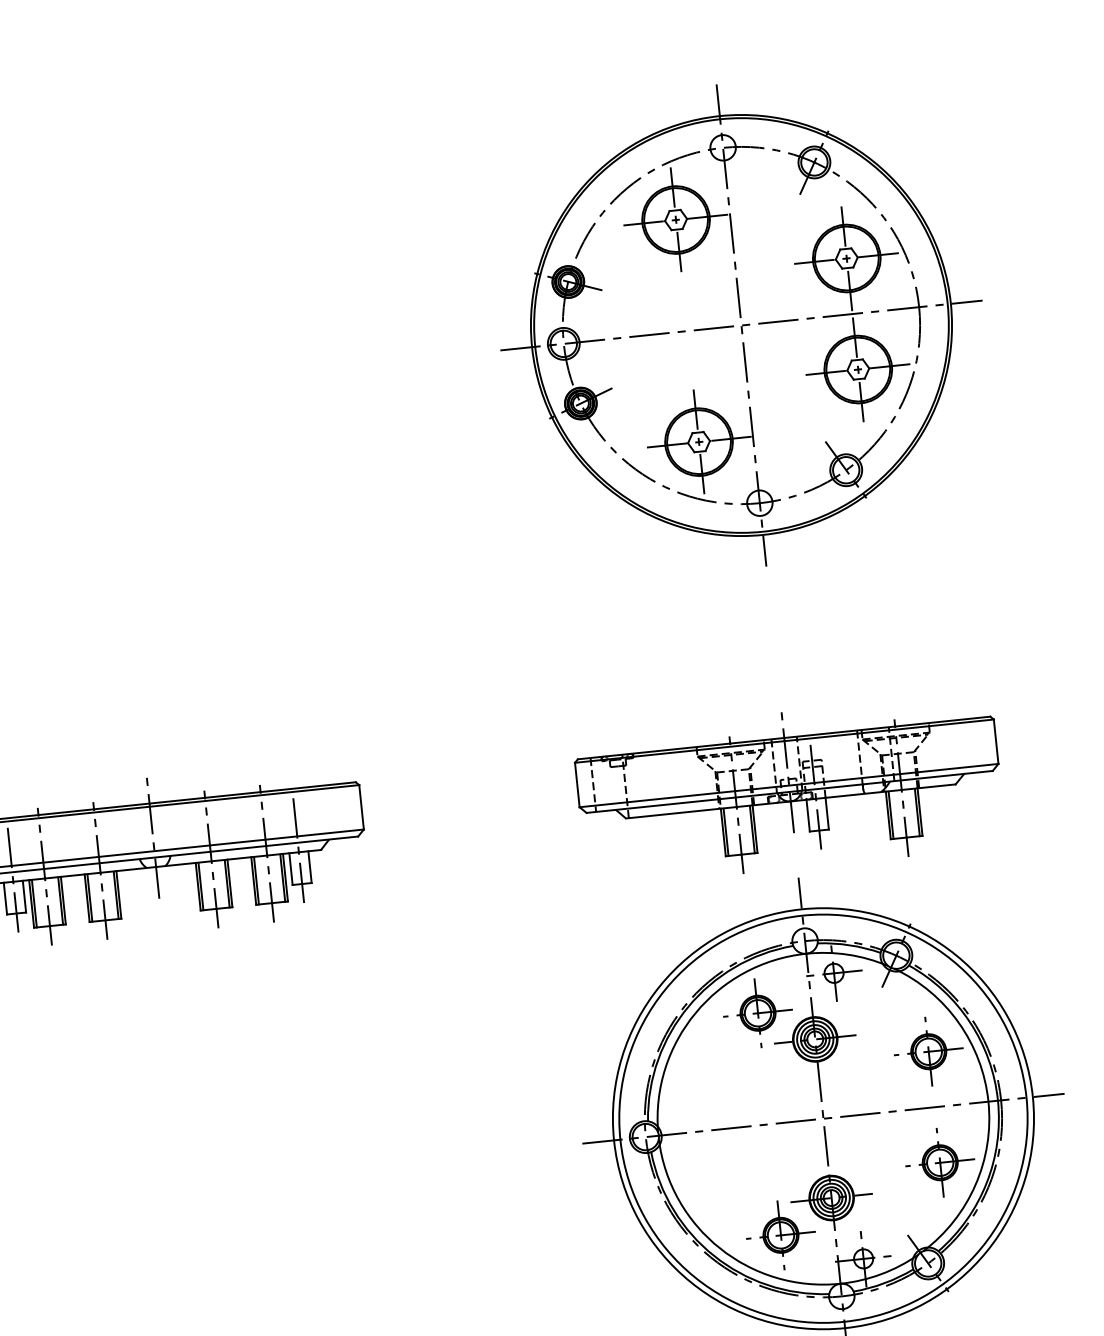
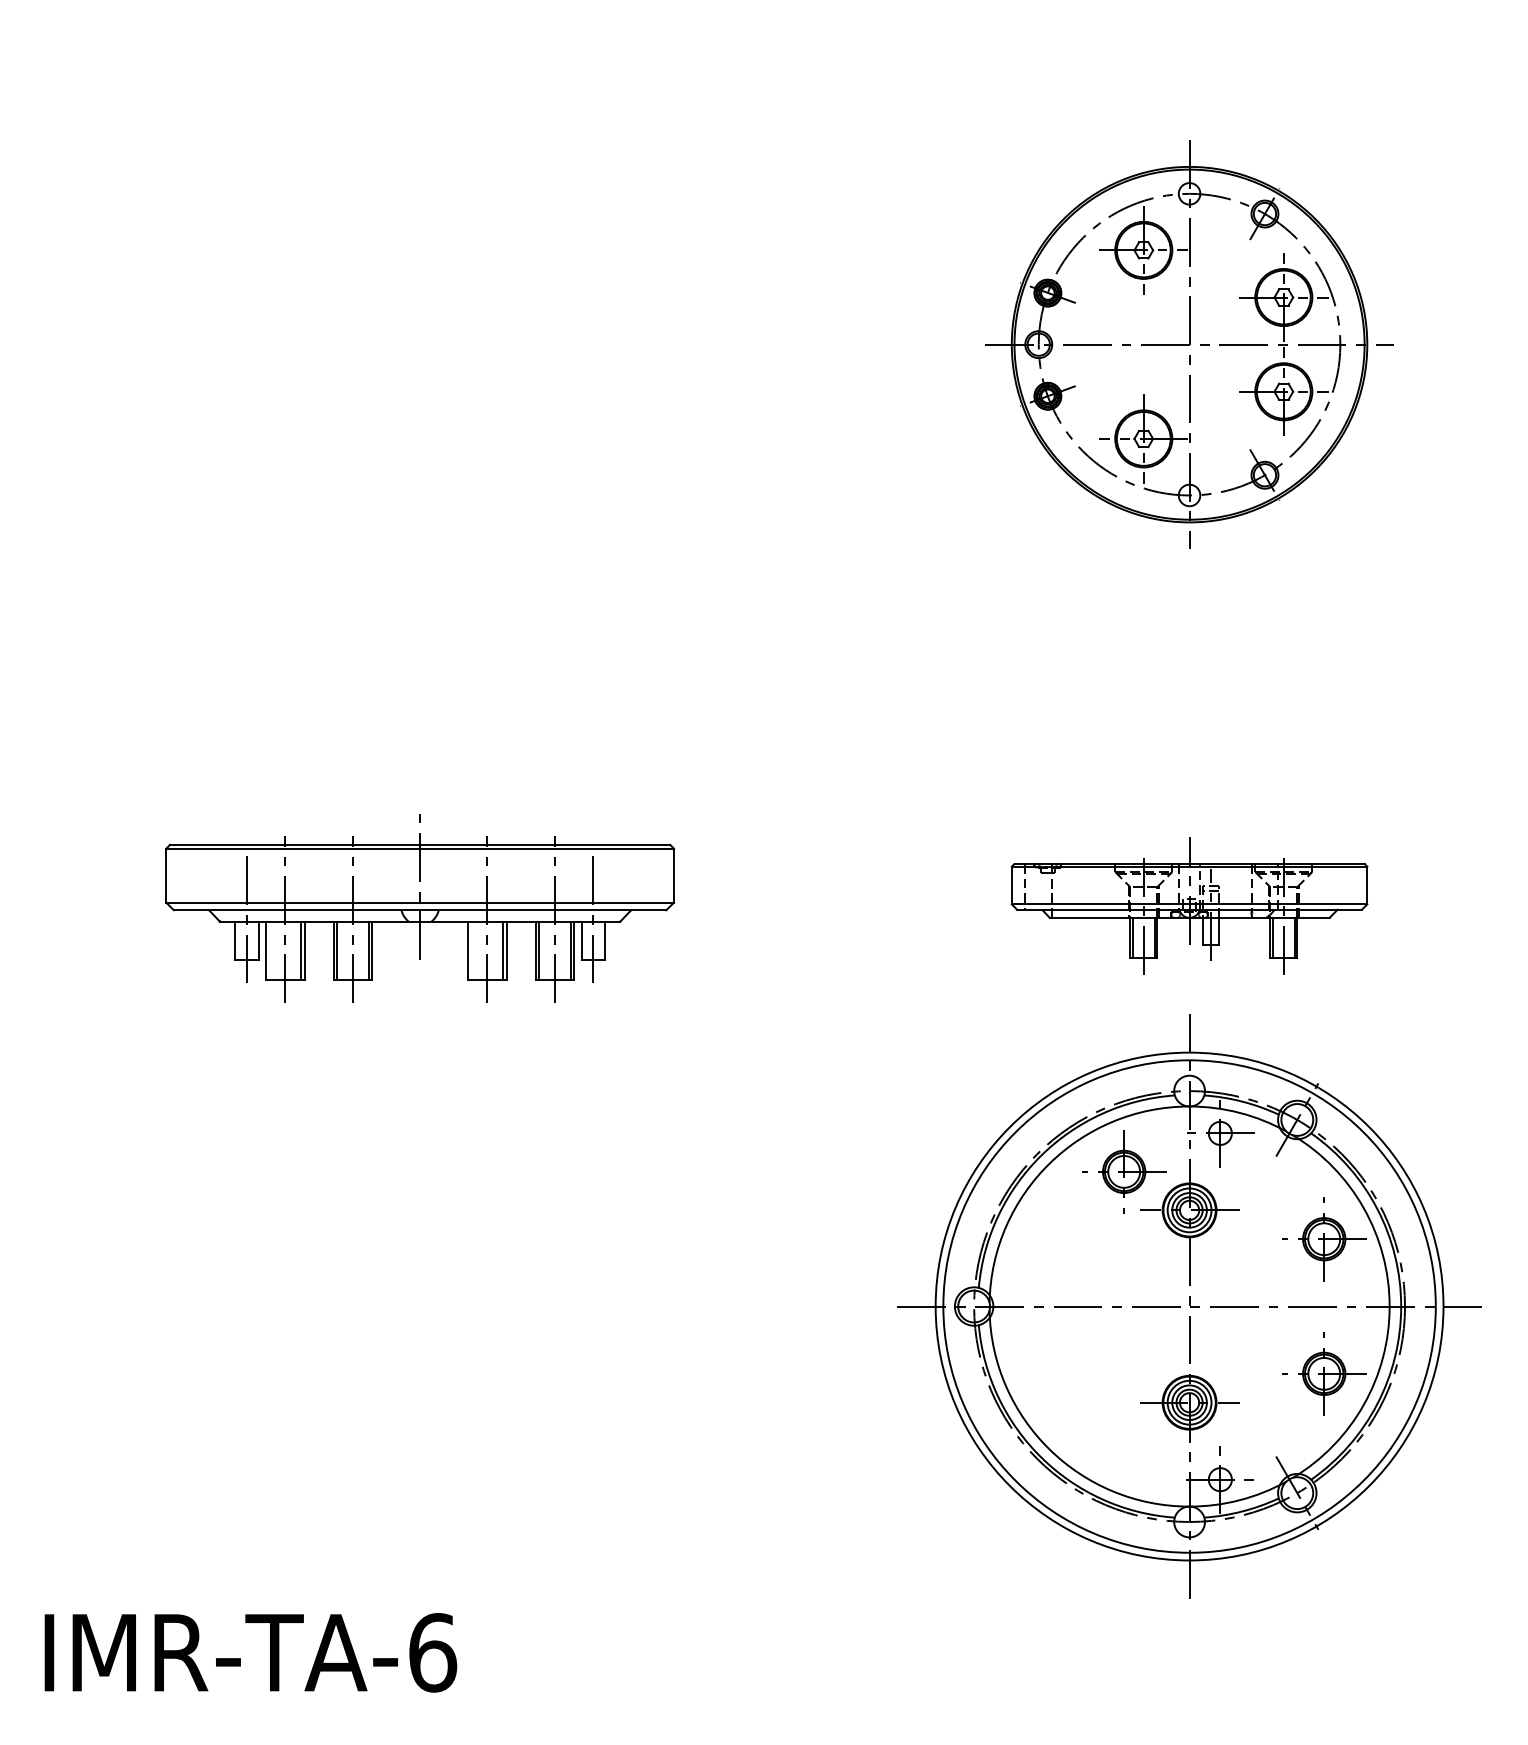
part: (741, 325) -> (1189, 344), size x0.7
part: (789, 790) -> (1189, 908), size x0.7
line: (200, 886) -> (471, 950), removed
line: (34, 903) -> (269, 950), removed
part: (781, 1235) -> (1124, 1441), removed

